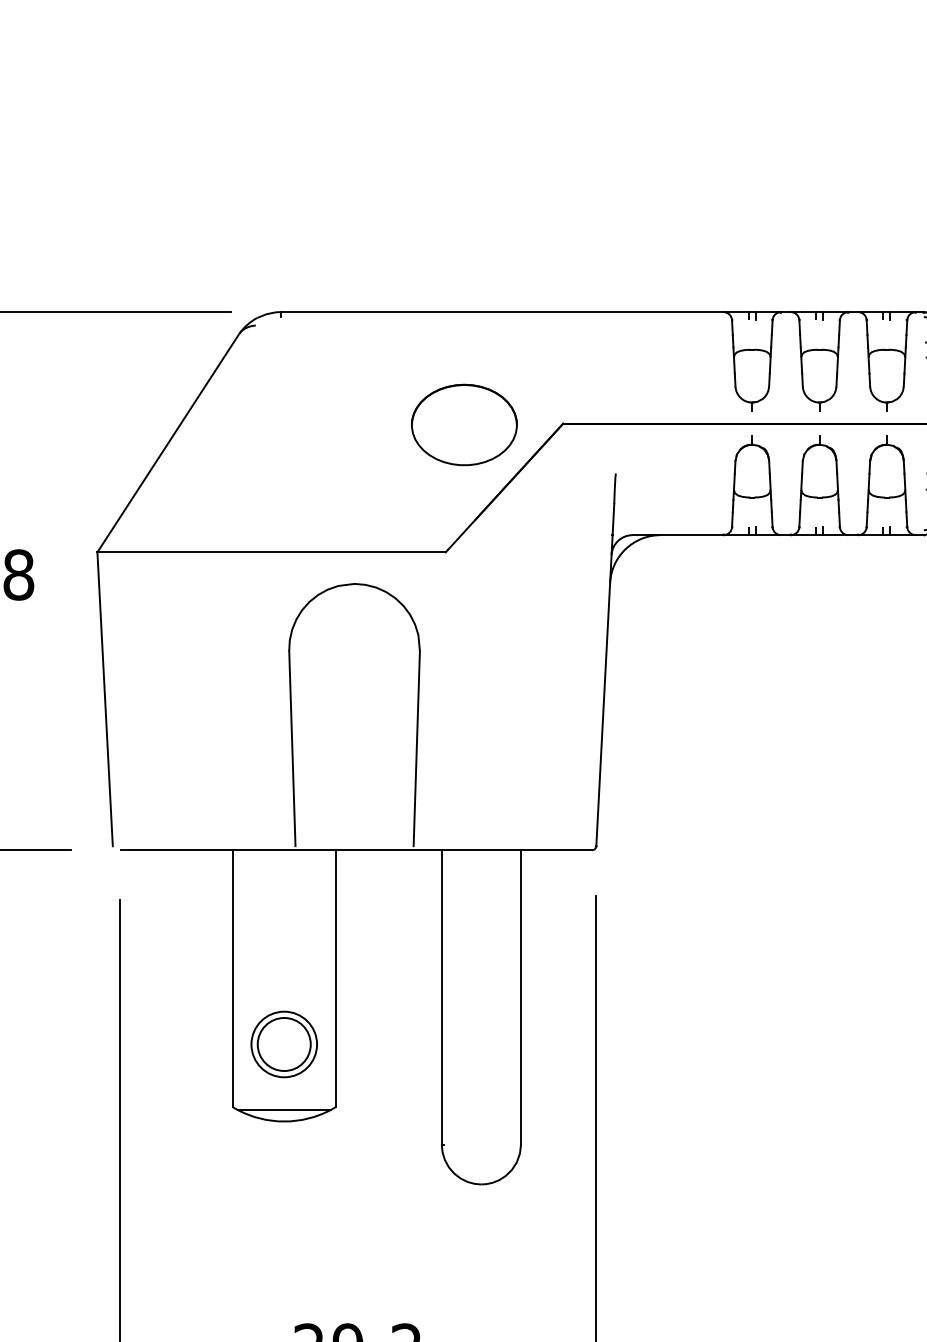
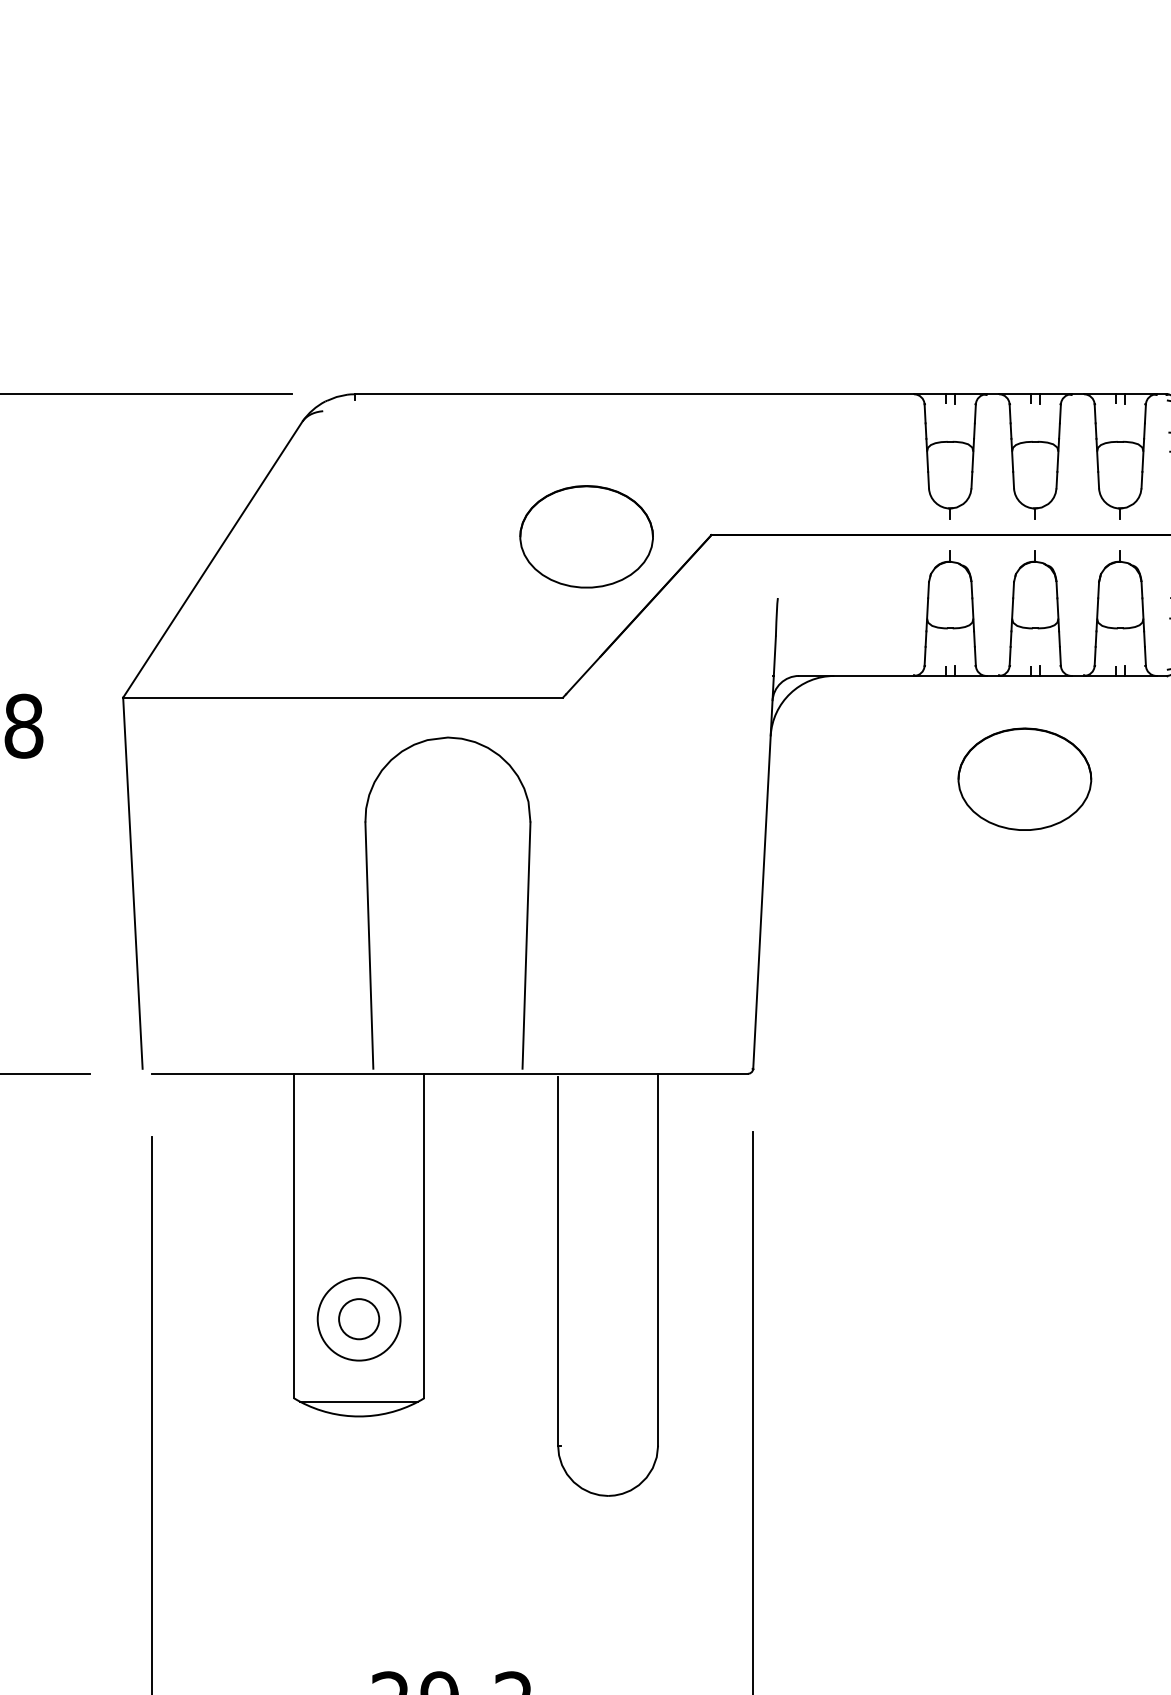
part: (811, 616) -> (1024, 778), added
circle: (283, 1044) -> (358, 1319), size x0.6

